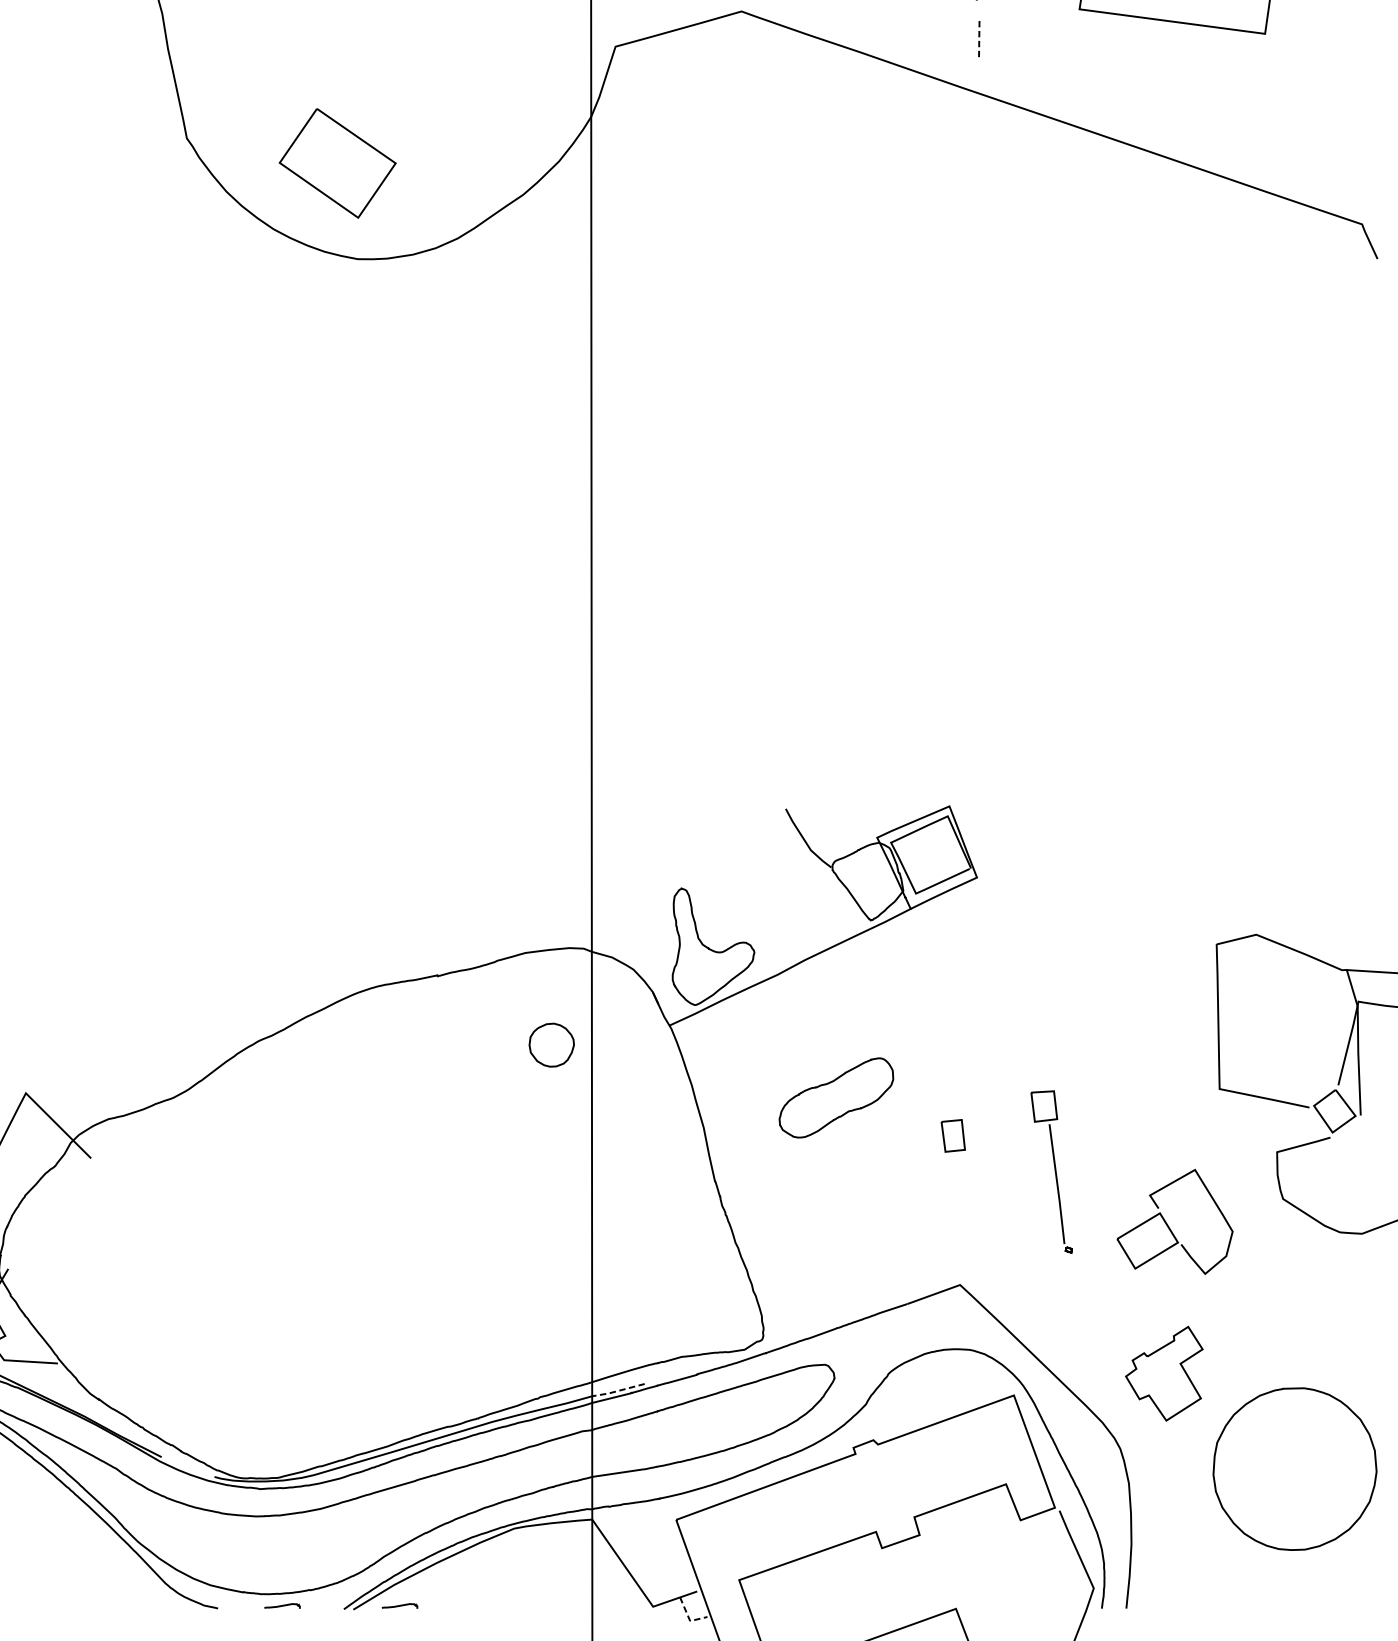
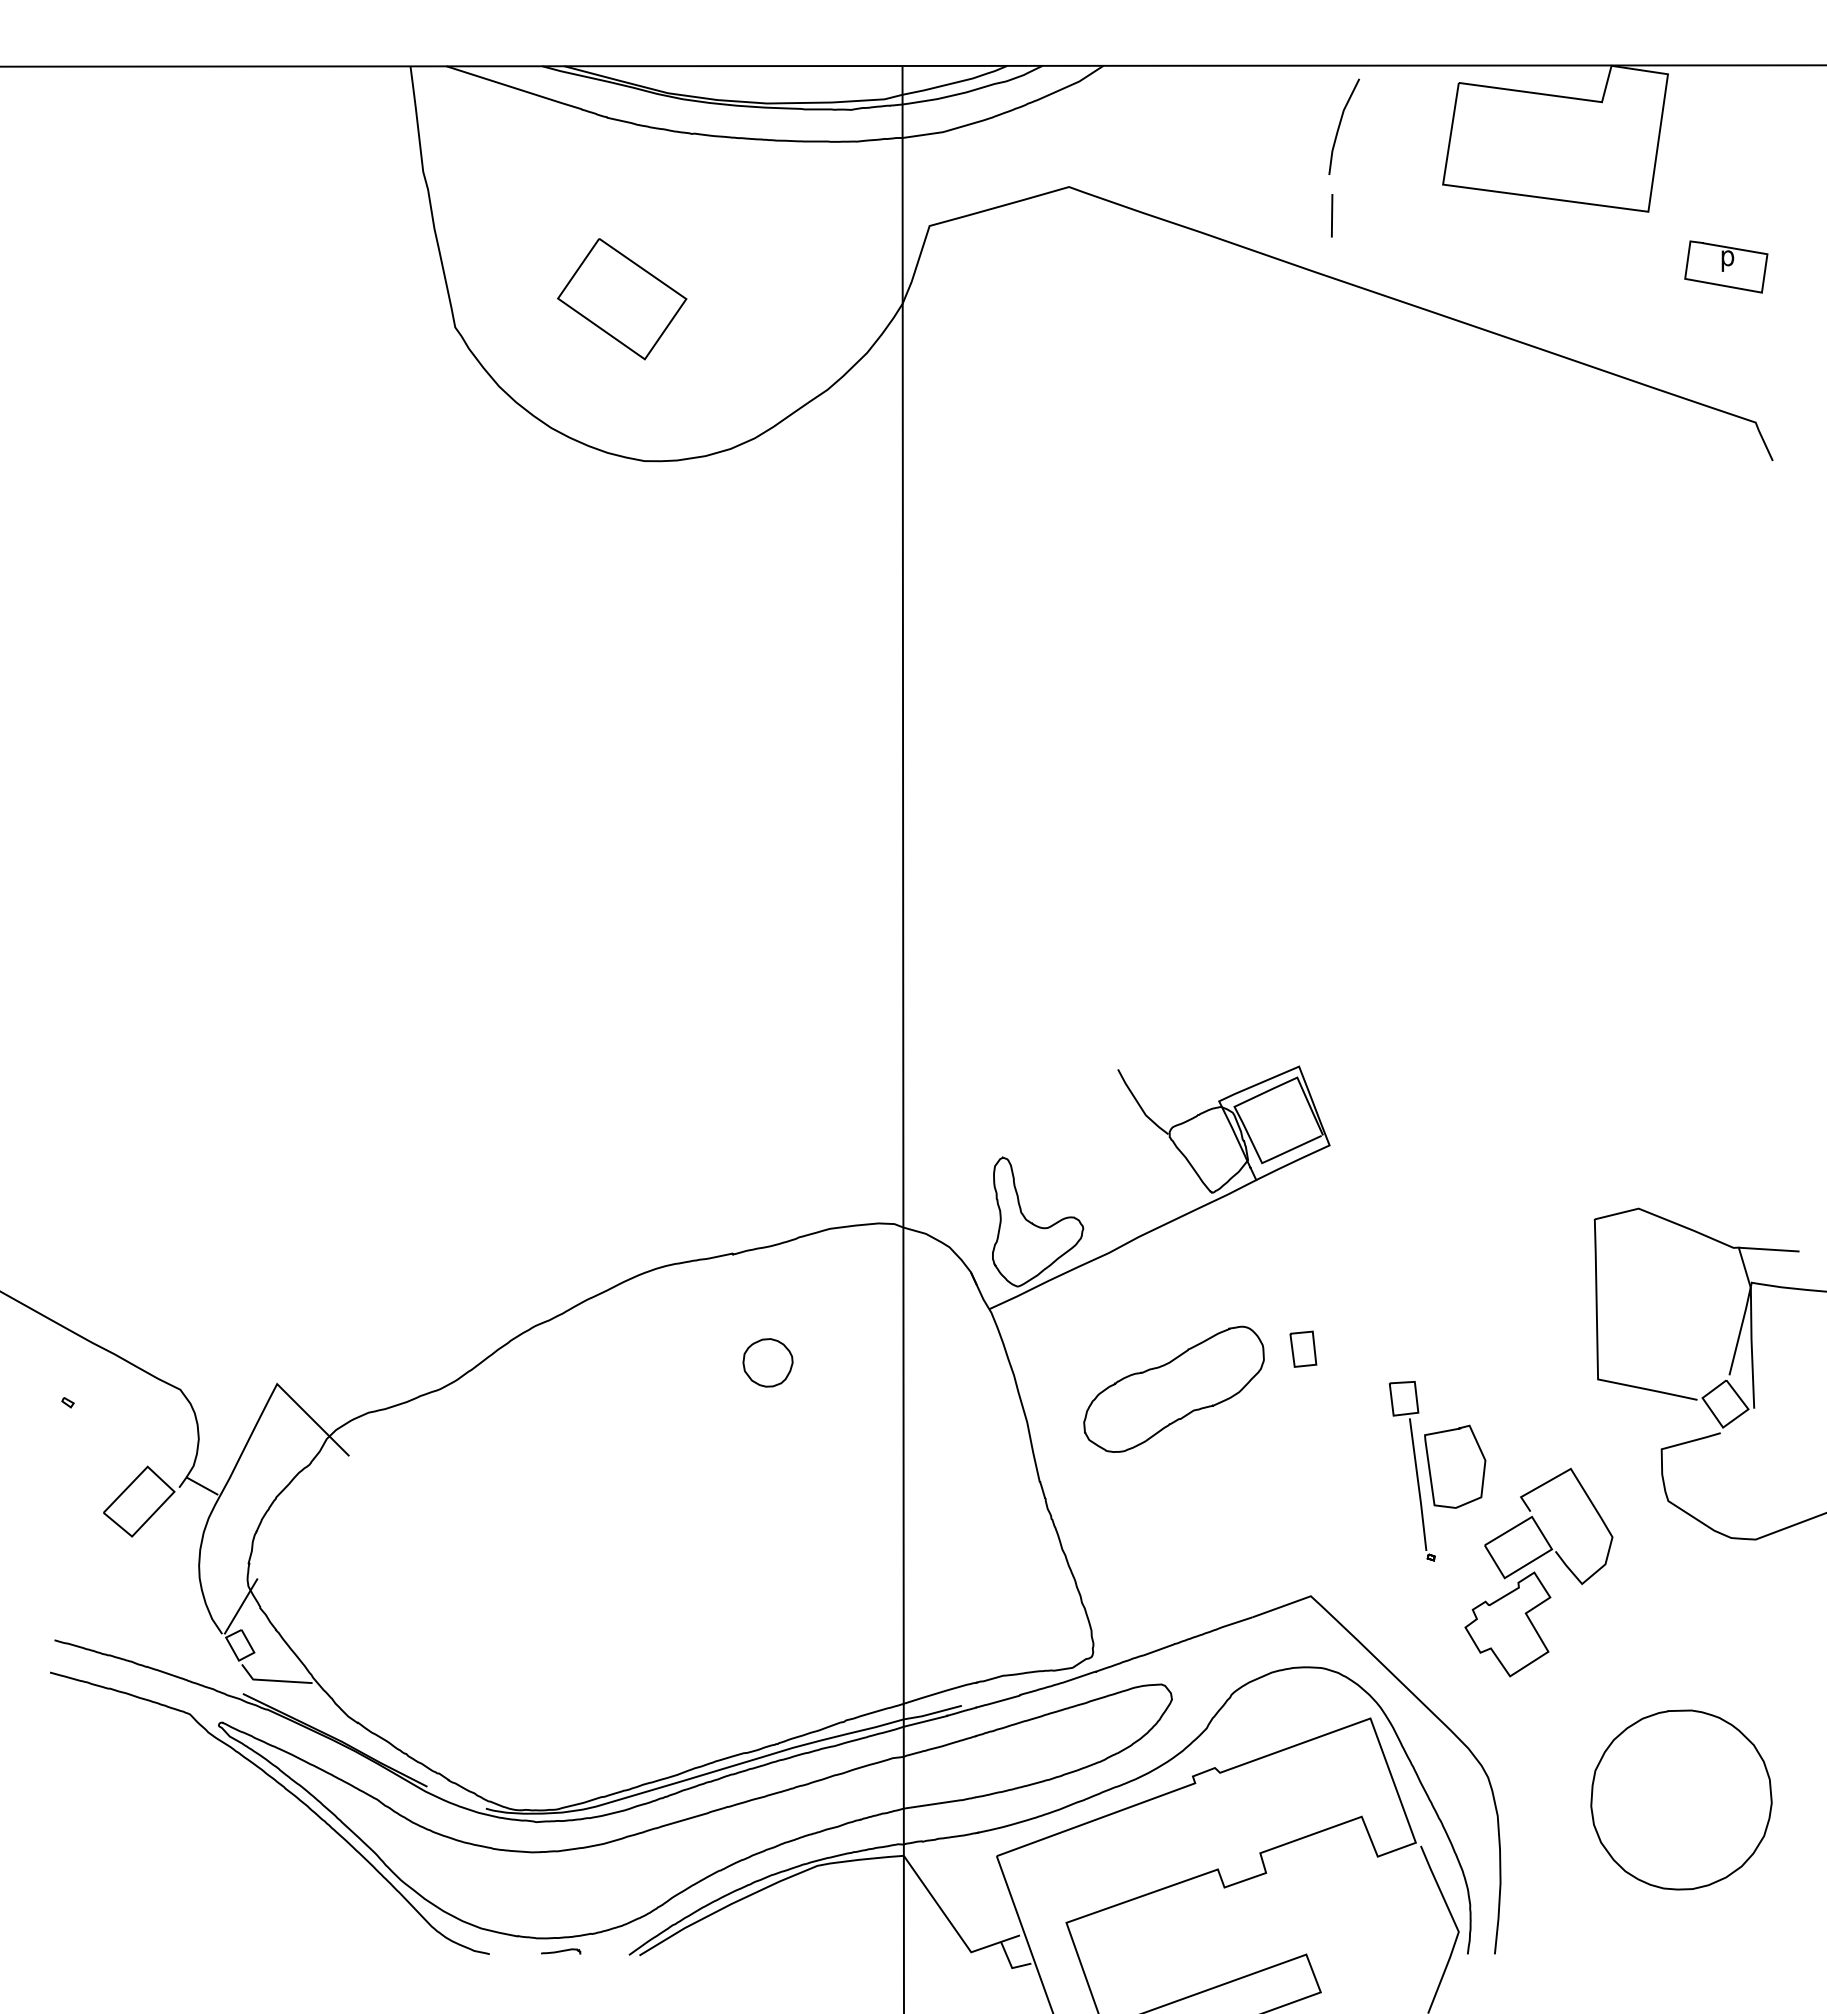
line: (979, 37) -> (1332, 215), dashed -> solid
part: (1335, 83) -> (1726, 266), added
part: (338, 163) -> (622, 299), moved
part: (551, 1044) -> (767, 1362), moved
part: (835, 1097) -> (1173, 1388), size x1.43
part: (953, 1135) -> (1303, 1348), moved
curve: (1068, 1168) -> (1430, 1467), added
part: (1163, 1373) -> (1507, 1624), moved
line: (618, 1390) -> (932, 1713), dashed -> solid
curve: (400, 1606) -> (691, 1951), removed
line: (688, 1617) -> (1010, 1964), dashed -> solid

